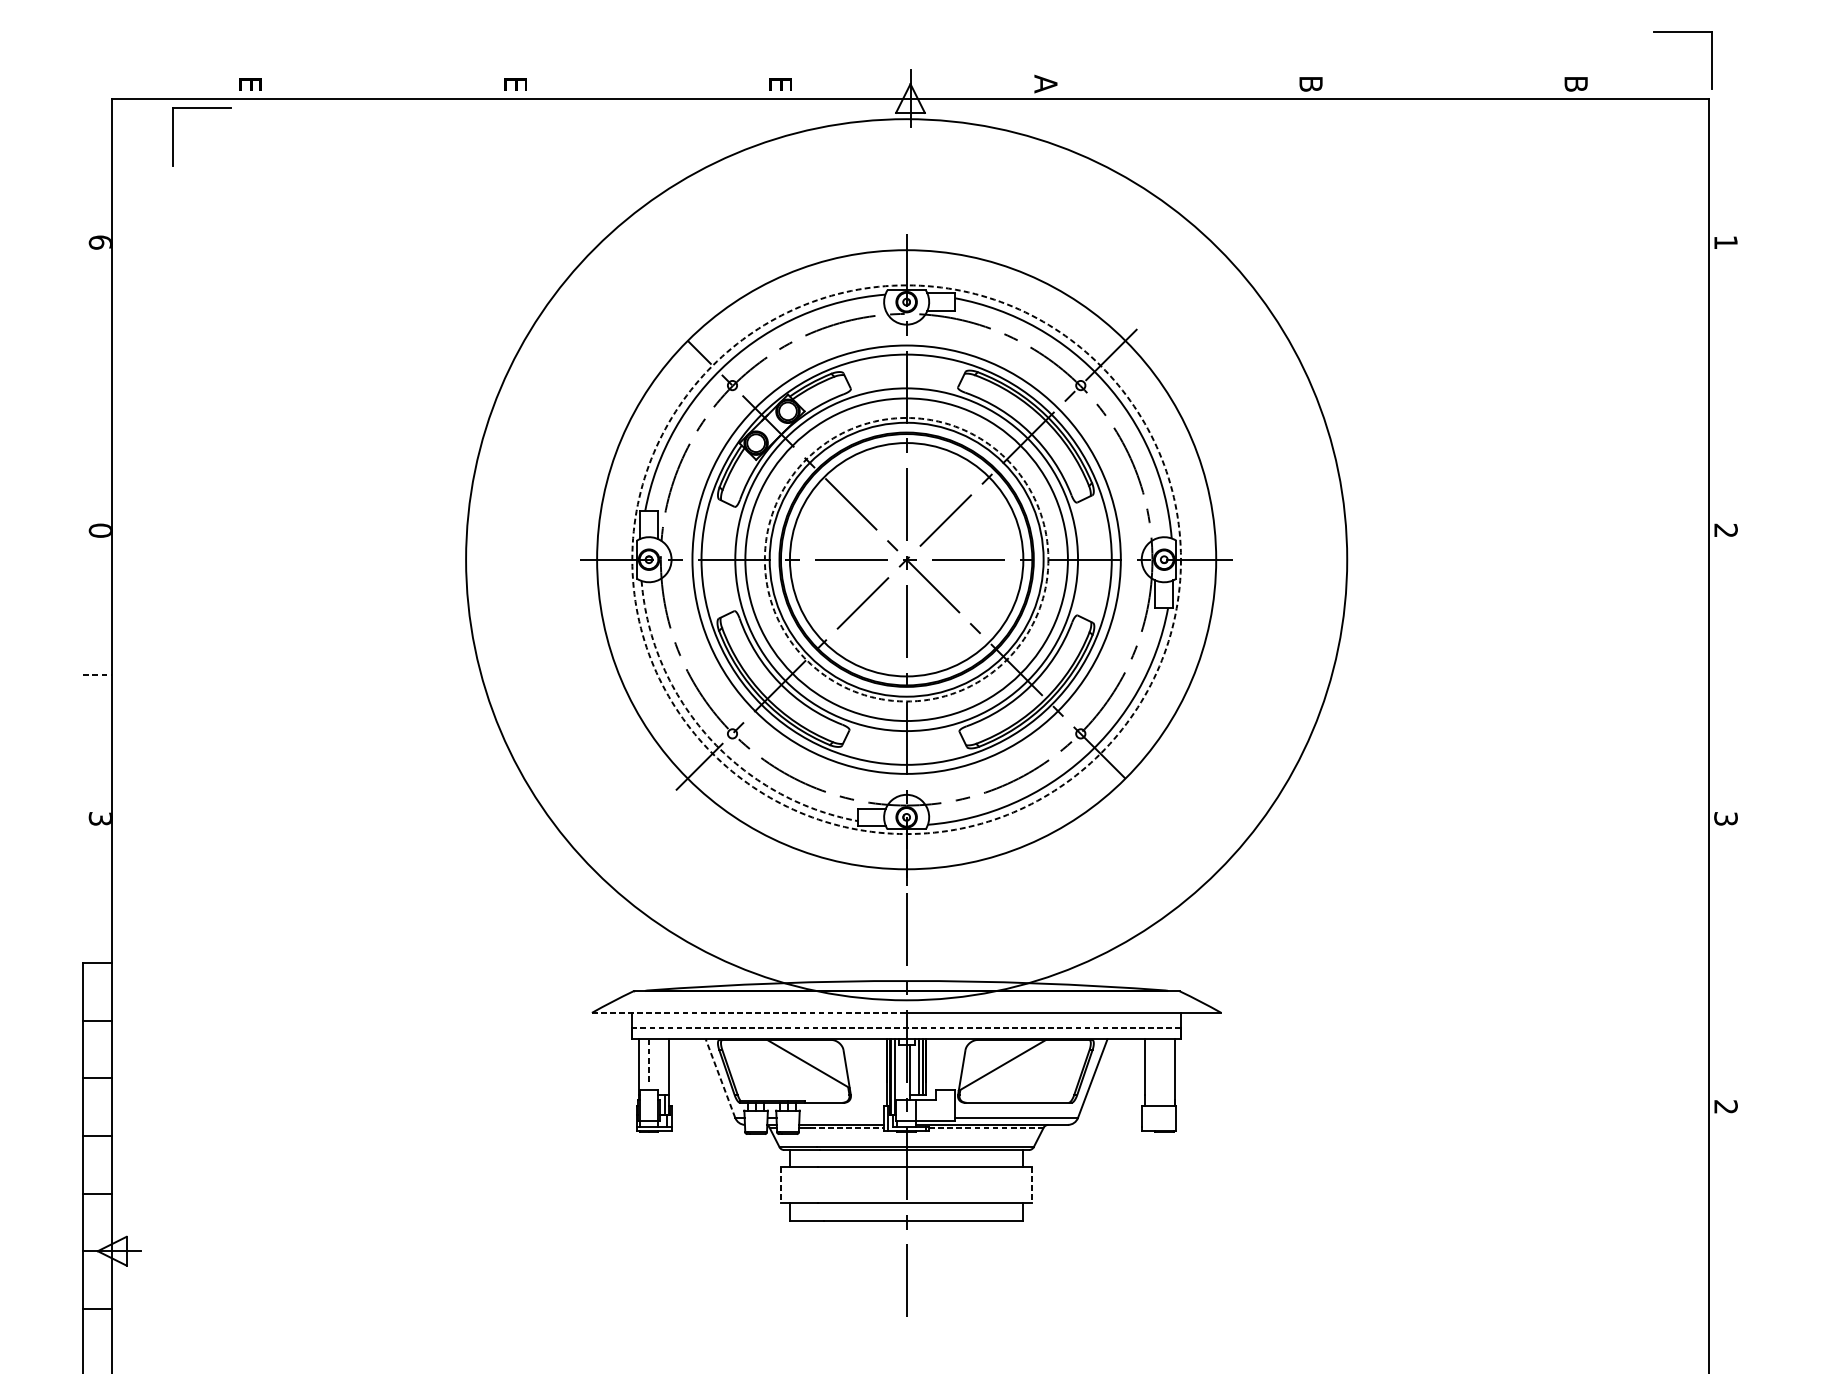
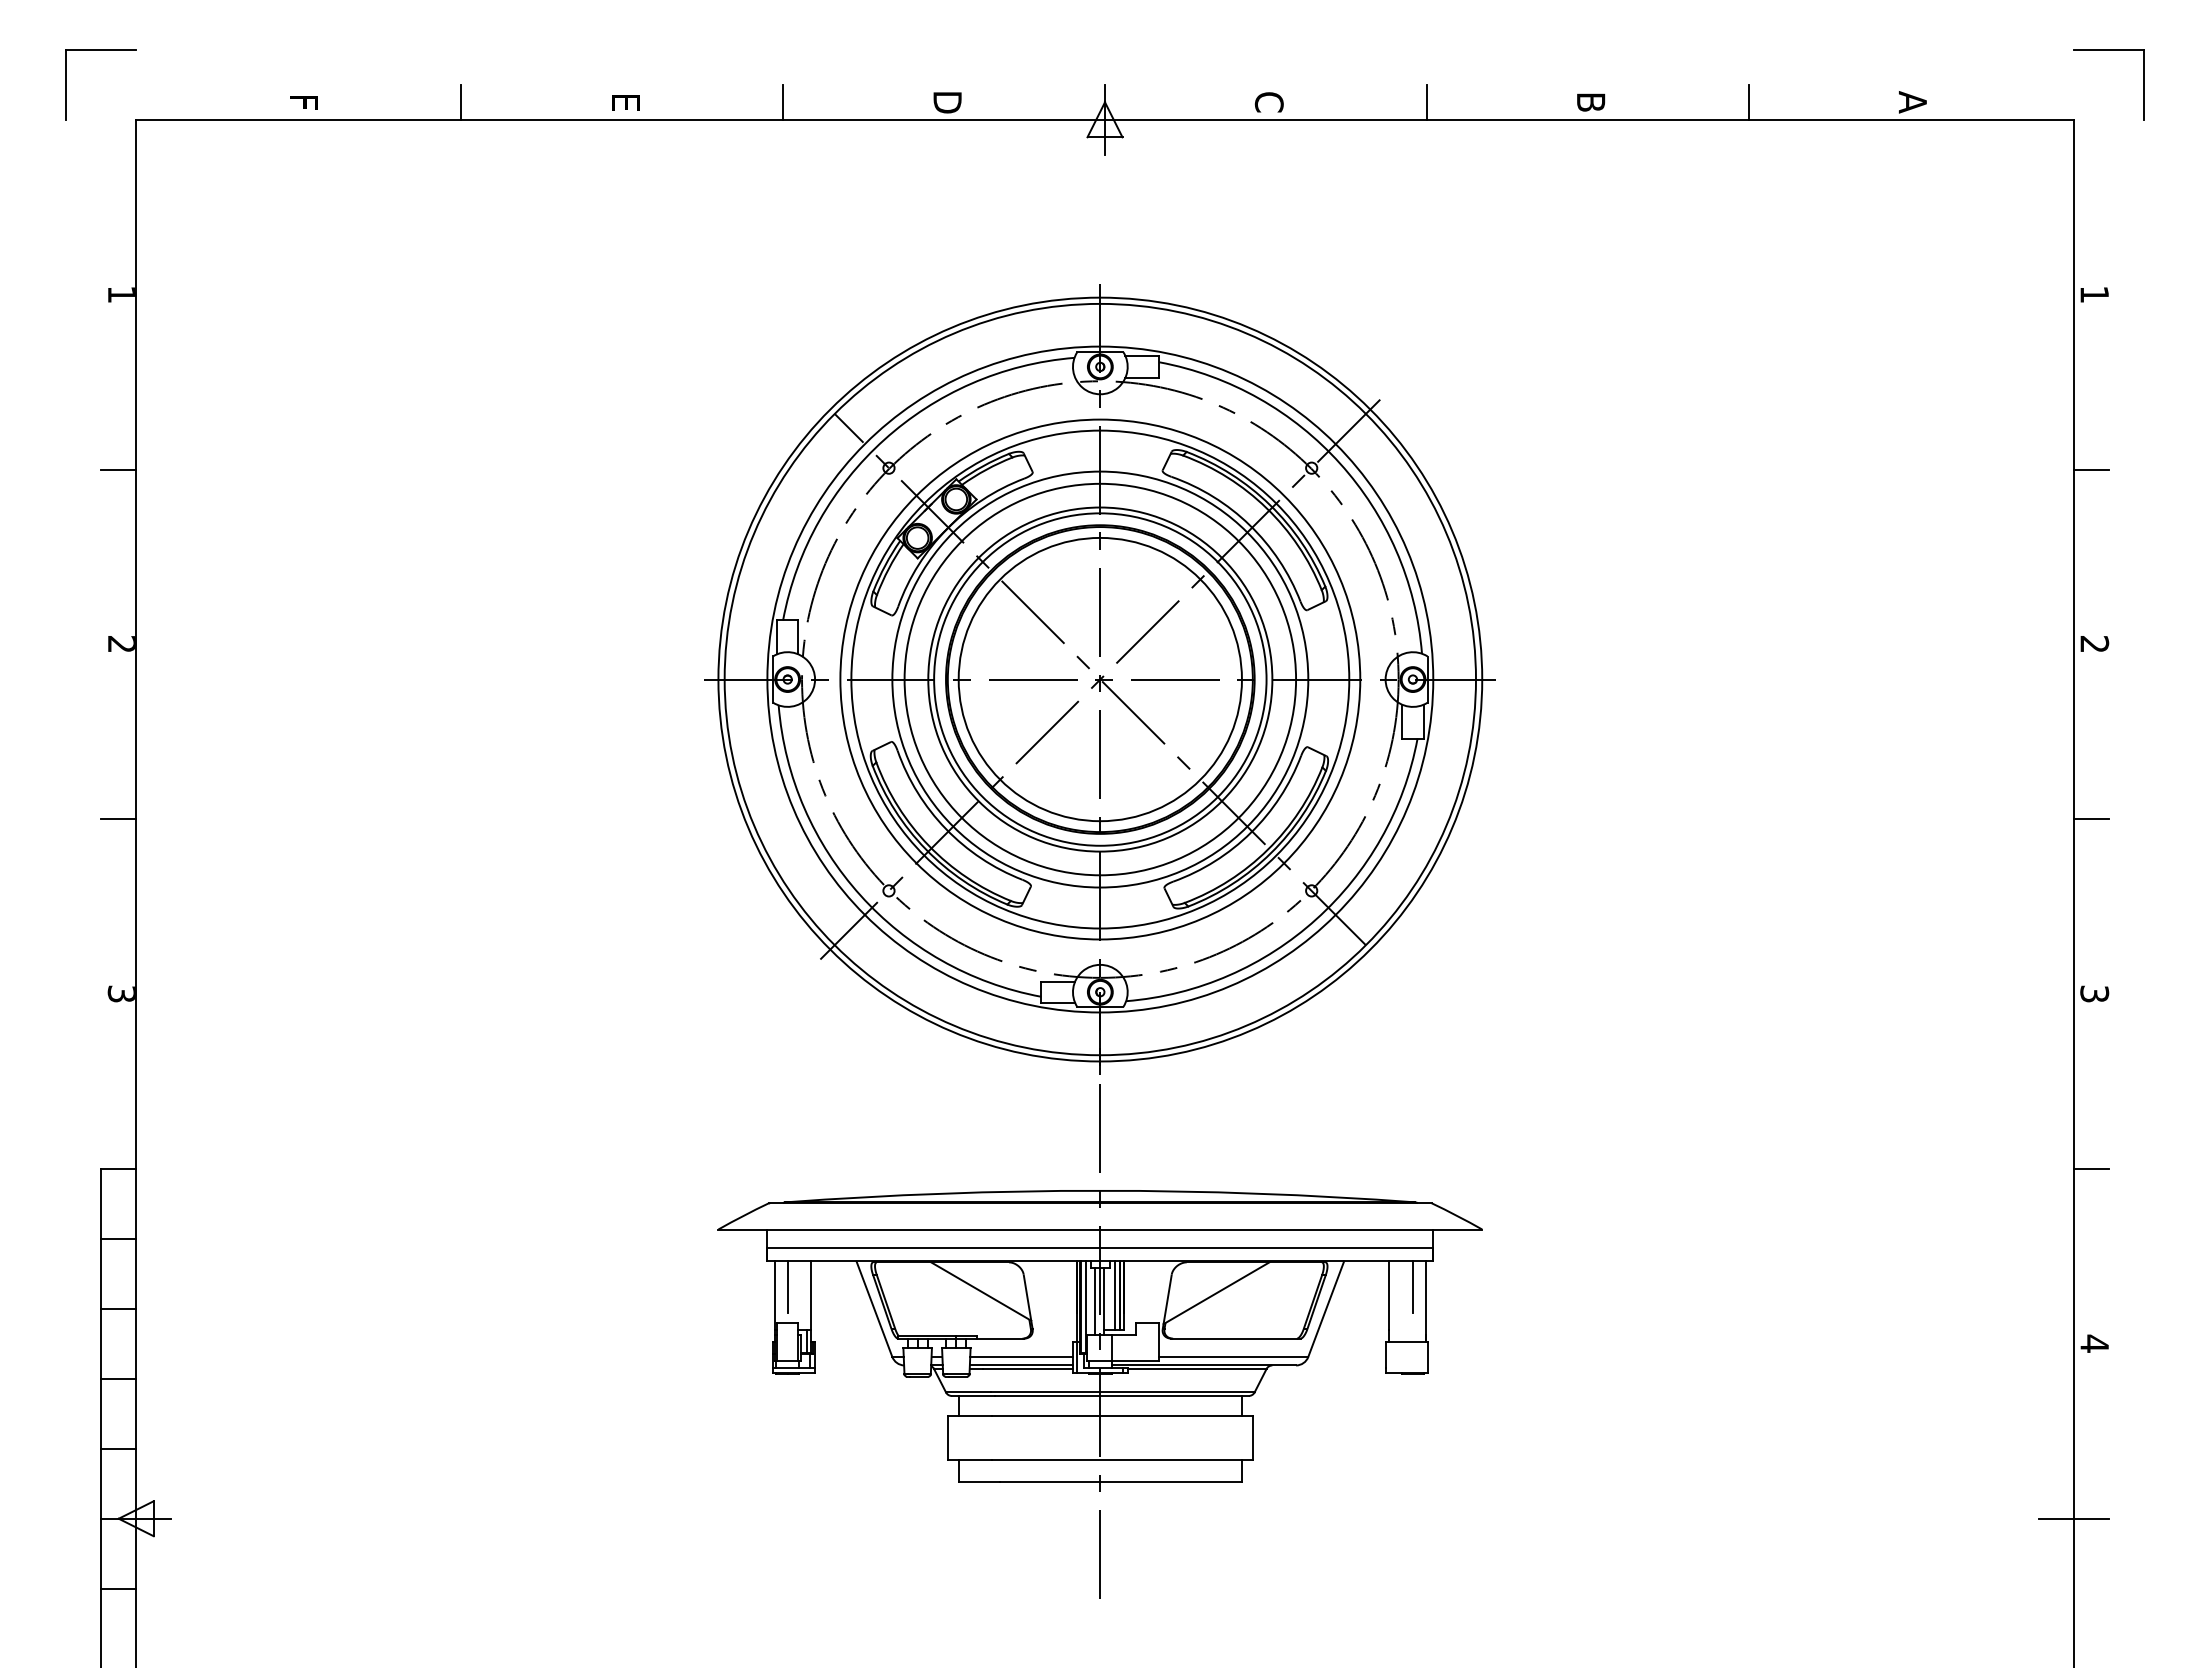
part: (1683, 32) -> (2108, 50), moved
line: (380, 83) -> (461, 101), added
line: (645, 83) -> (783, 101), added
line: (1175, 83) -> (1426, 101), added
line: (1440, 83) -> (1748, 101), added
text: (250, 84) -> (303, 102), E -> F
text: (780, 84) -> (947, 102), E -> D
text: (1045, 84) -> (1268, 102), A -> C
text: (1575, 84) -> (1912, 102), B -> A
part: (201, 108) -> (100, 50), moved
text: (99, 242) -> (120, 294), 6 -> 1
line: (97, 386) -> (118, 469), added
line: (1722, 386) -> (2090, 469), added
text: (99, 530) -> (120, 643), 0 -> 2
circle: (906, 559) -> (1100, 679), dashed -> solid
circle: (906, 559) -> (1100, 679), dashed -> solid
circle: (906, 559) -> (1100, 679), size x0.71
line: (98, 675) -> (119, 819), dashed -> solid
line: (1722, 675) -> (2090, 819), added
arc: (709, 737) -> (860, 895), dashed -> solid
line: (1722, 963) -> (2090, 1169), added
line: (749, 1012) -> (909, 1229), dashed -> solid
line: (906, 1028) -> (1100, 1248), dashed -> solid
line: (1163, 1059) -> (1412, 1286), added
line: (648, 1060) -> (787, 1287), dashed -> solid
line: (901, 1071) -> (1094, 1300), added
line: (720, 1077) -> (874, 1308), dashed -> solid
text: (1725, 1106) -> (2094, 1343), 2 -> 4
line: (841, 1117) -> (1021, 1356), added
line: (847, 1128) -> (1028, 1369), dashed -> solid
line: (986, 1128) -> (1197, 1369), dashed -> solid
line: (780, 1185) -> (947, 1438), dashed -> solid
line: (1032, 1185) -> (1252, 1438), dashed -> solid
line: (1708, 1251) -> (2073, 1518), added

